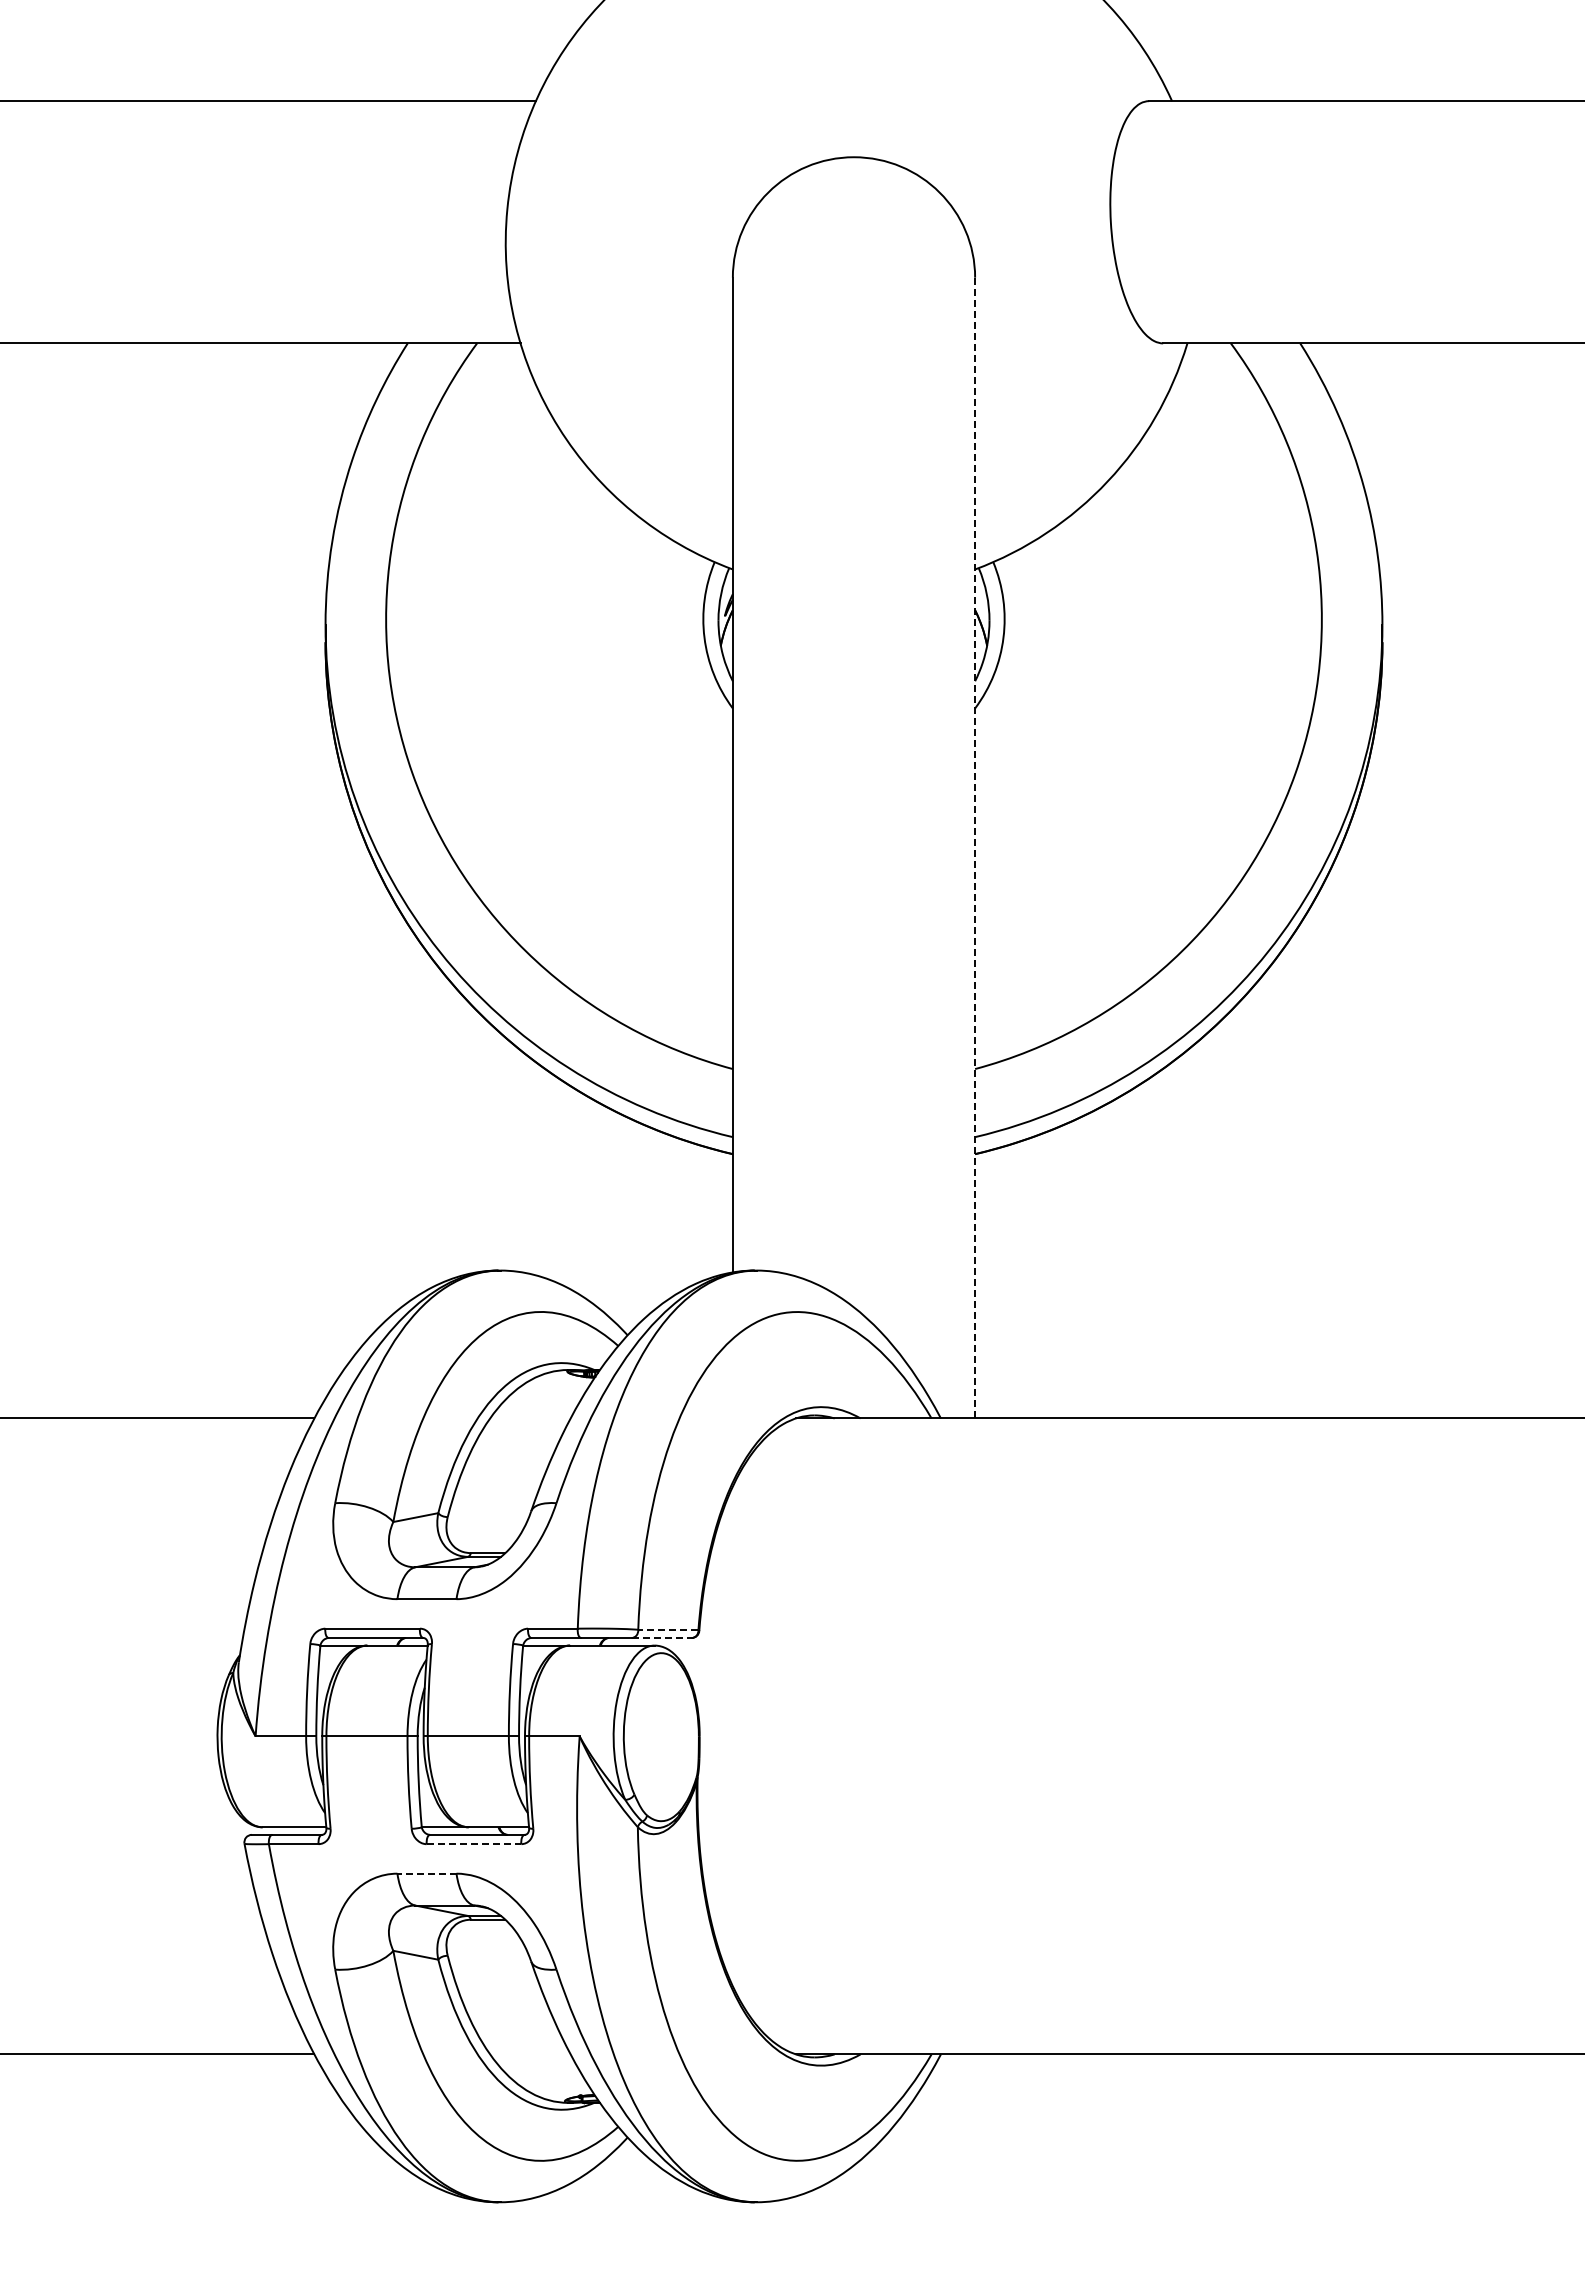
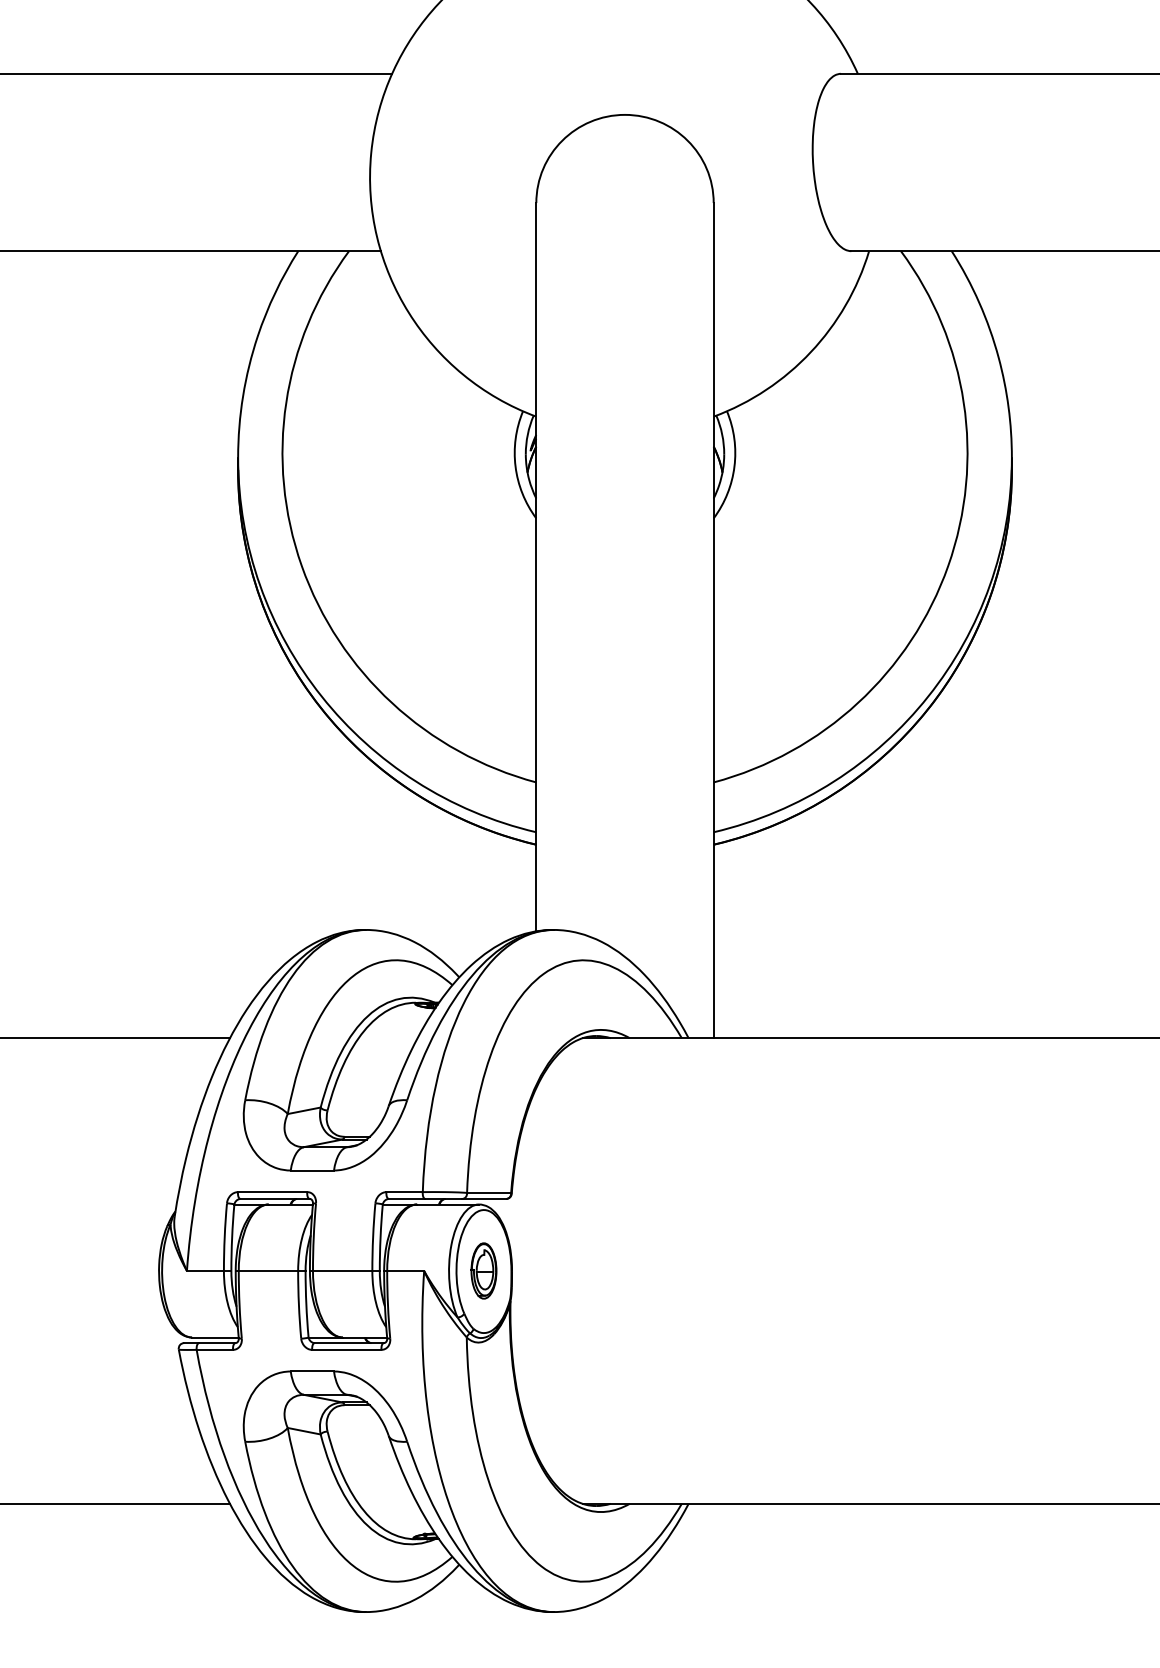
line: (975, 848) -> (713, 620), dashed -> solid
line: (667, 1629) -> (488, 1192), dashed -> solid
line: (662, 1638) -> (484, 1199), dashed -> solid
part: (661, 1736) -> (484, 1271), added
line: (474, 1844) -> (347, 1350), dashed -> solid
line: (426, 1873) -> (312, 1371), dashed -> solid

